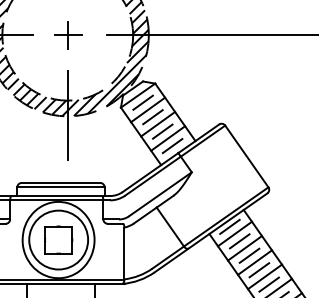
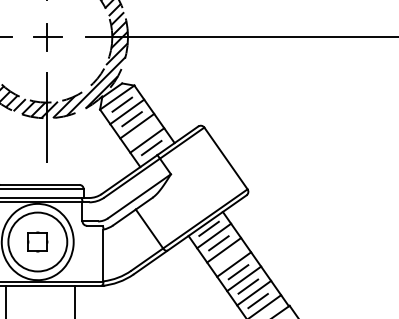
line: (162, 131) -> (141, 133), removed
part: (58, 239) -> (37, 241), size x0.7
line: (249, 255) -> (228, 257), removed

